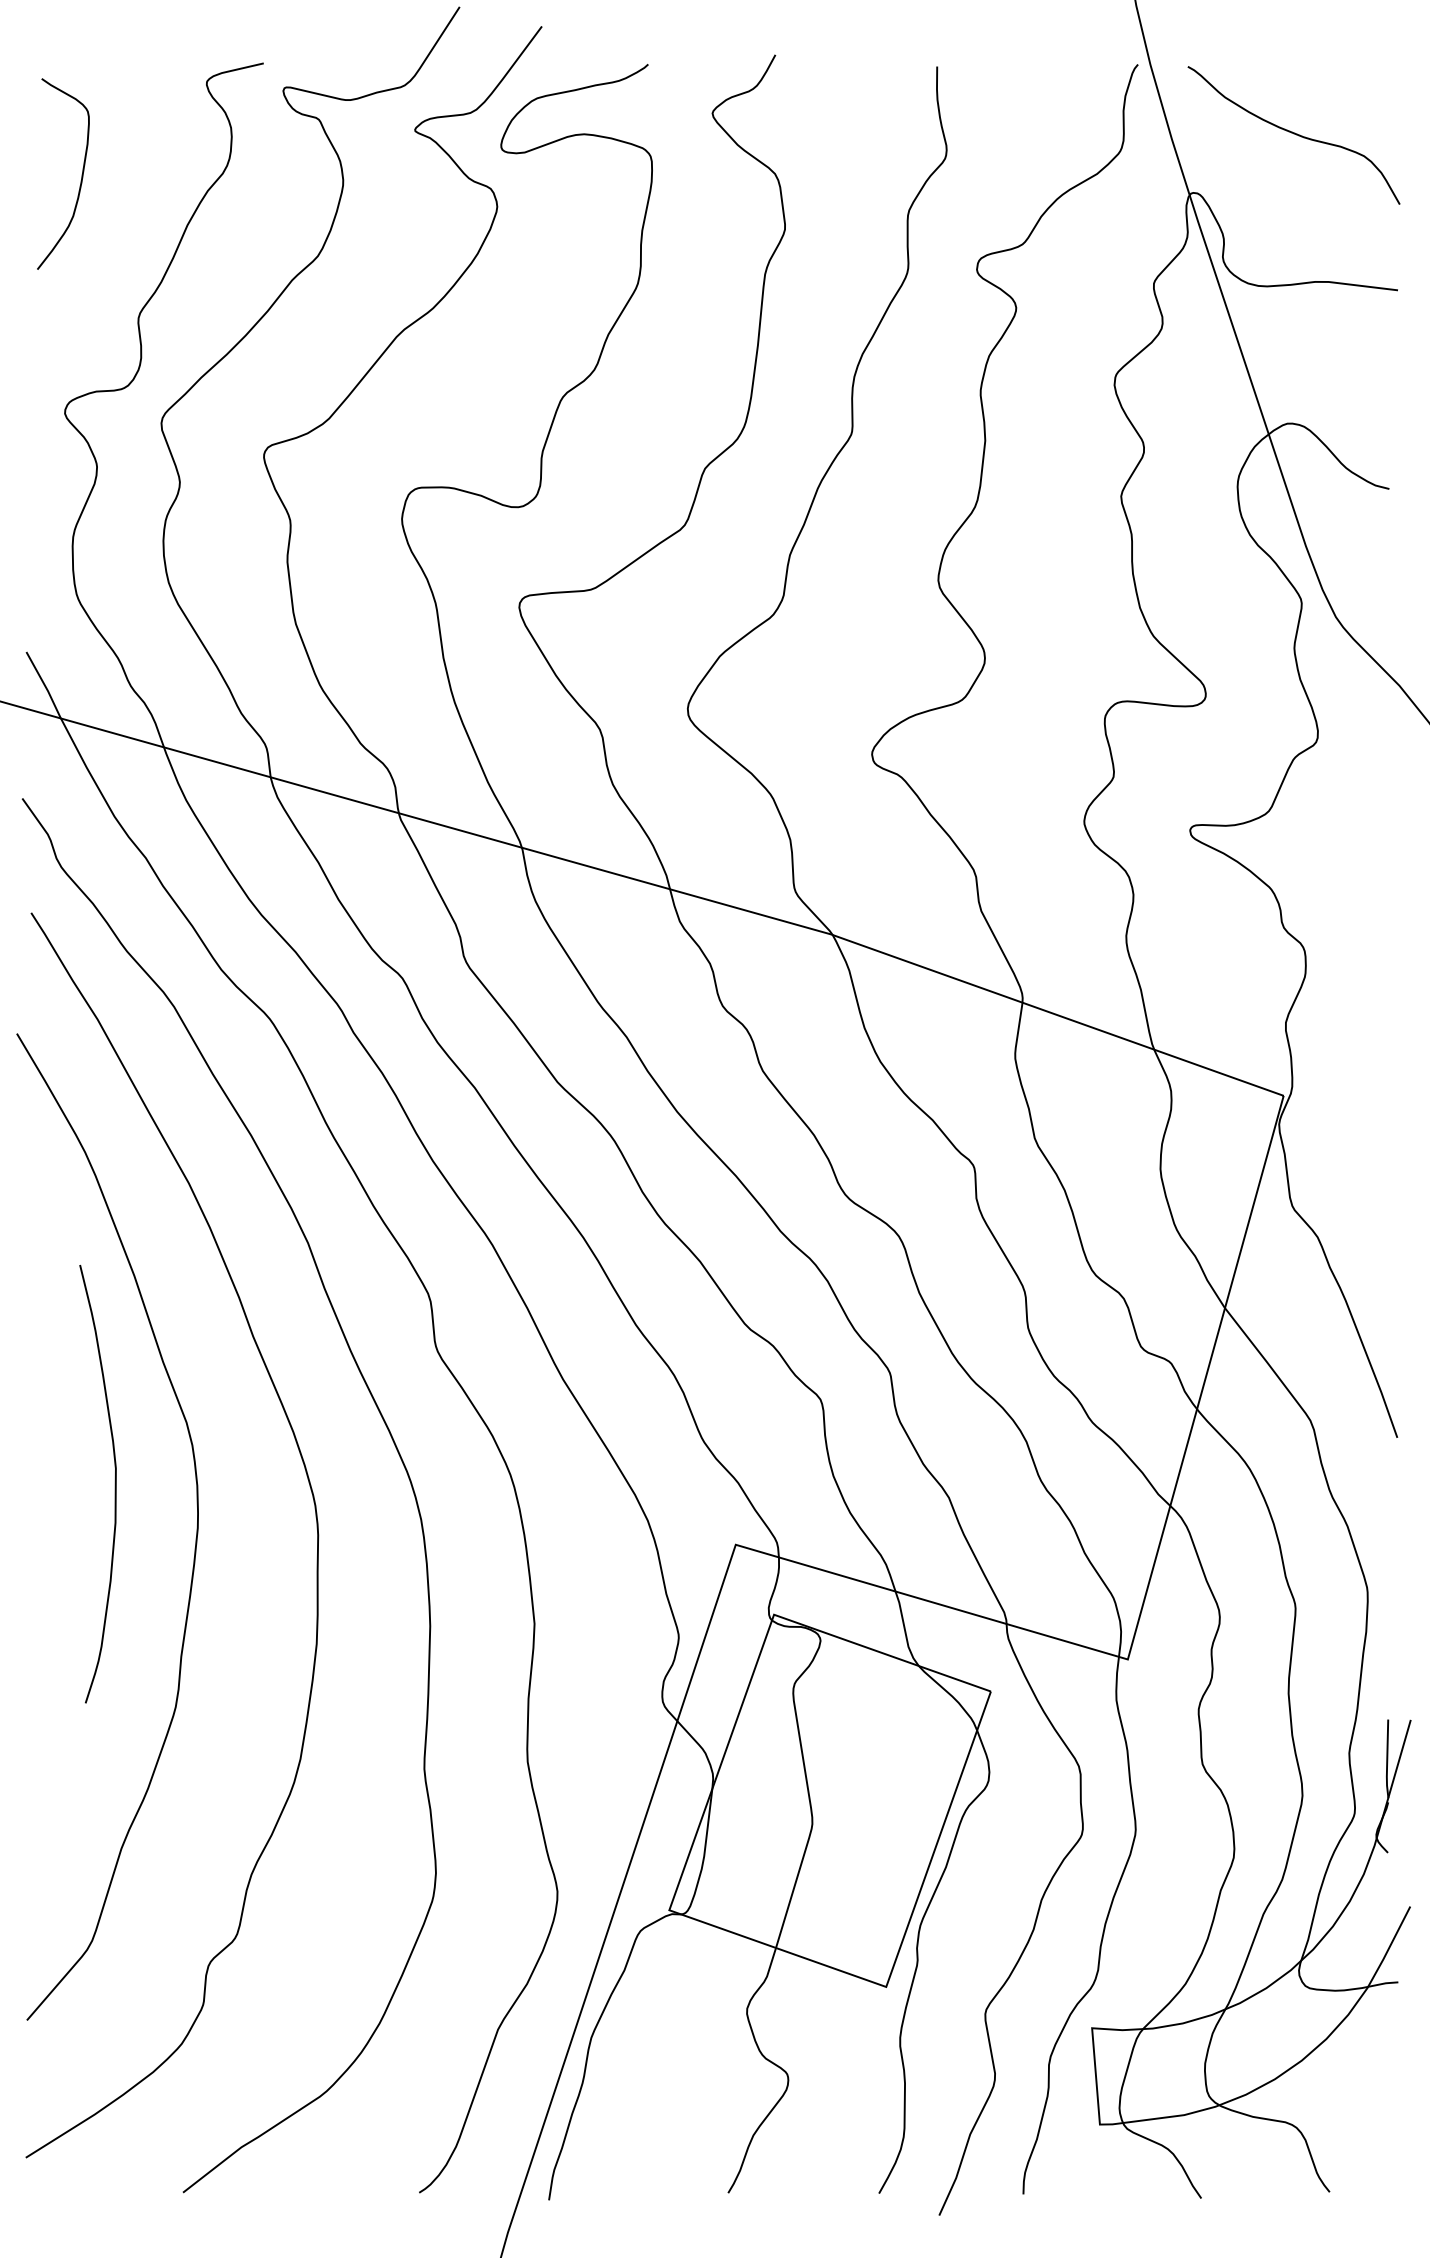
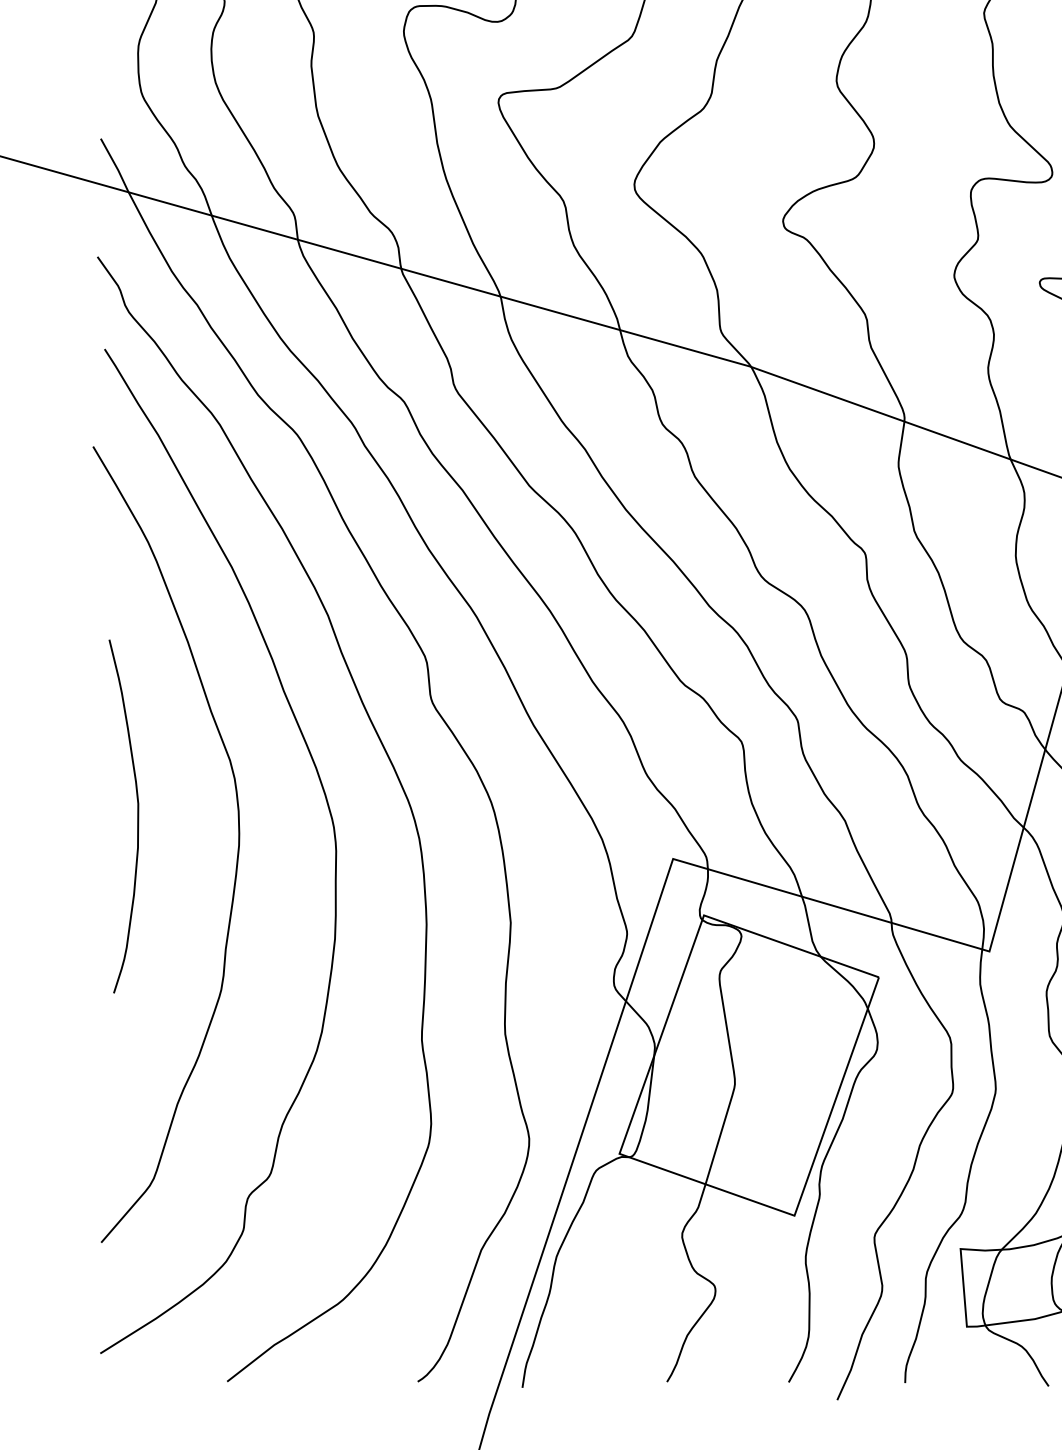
curve: (114, 1484) -> (137, 816), moved

